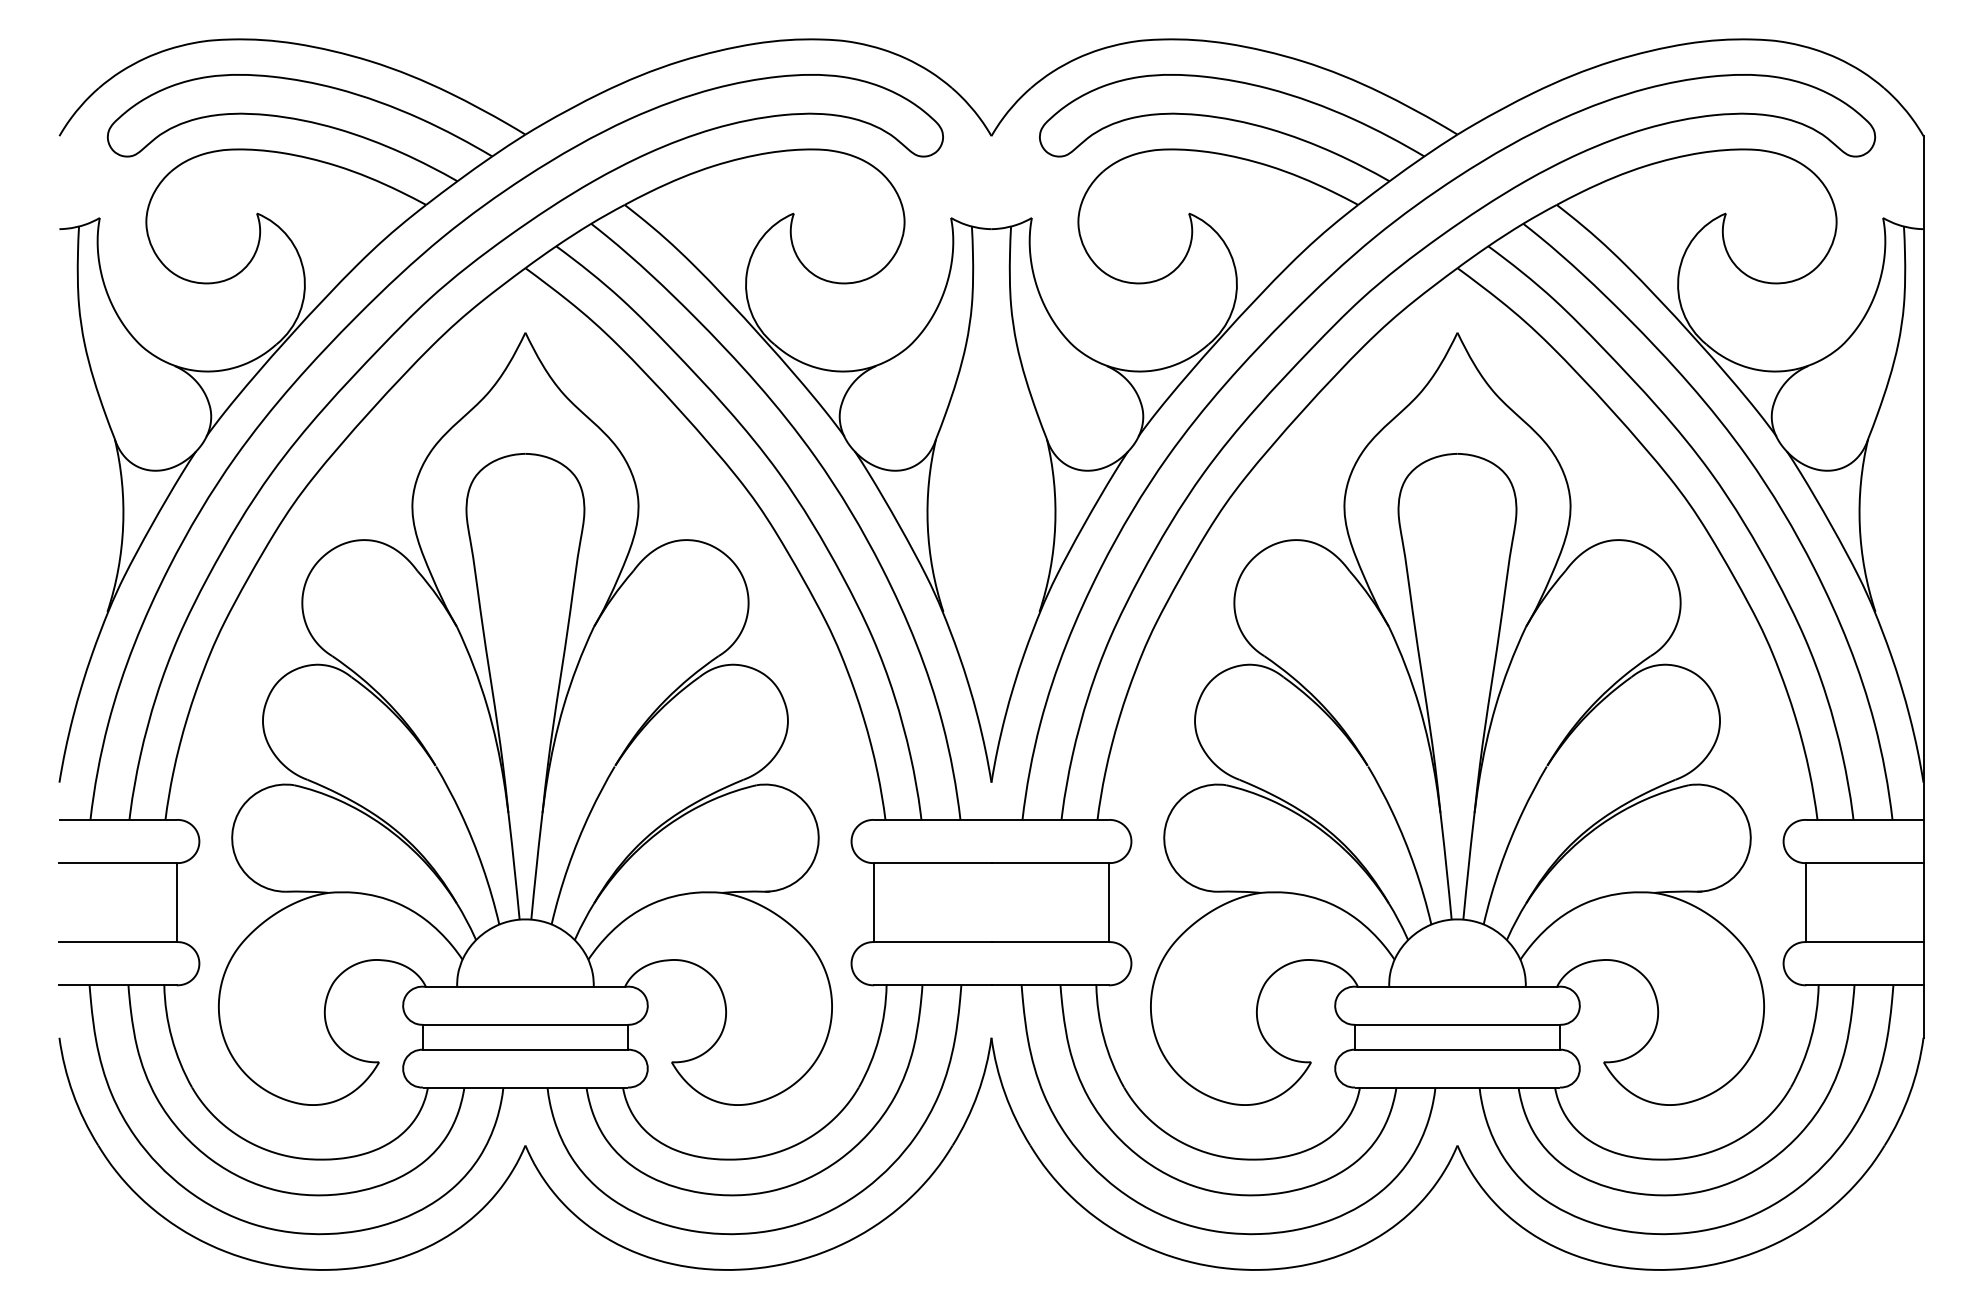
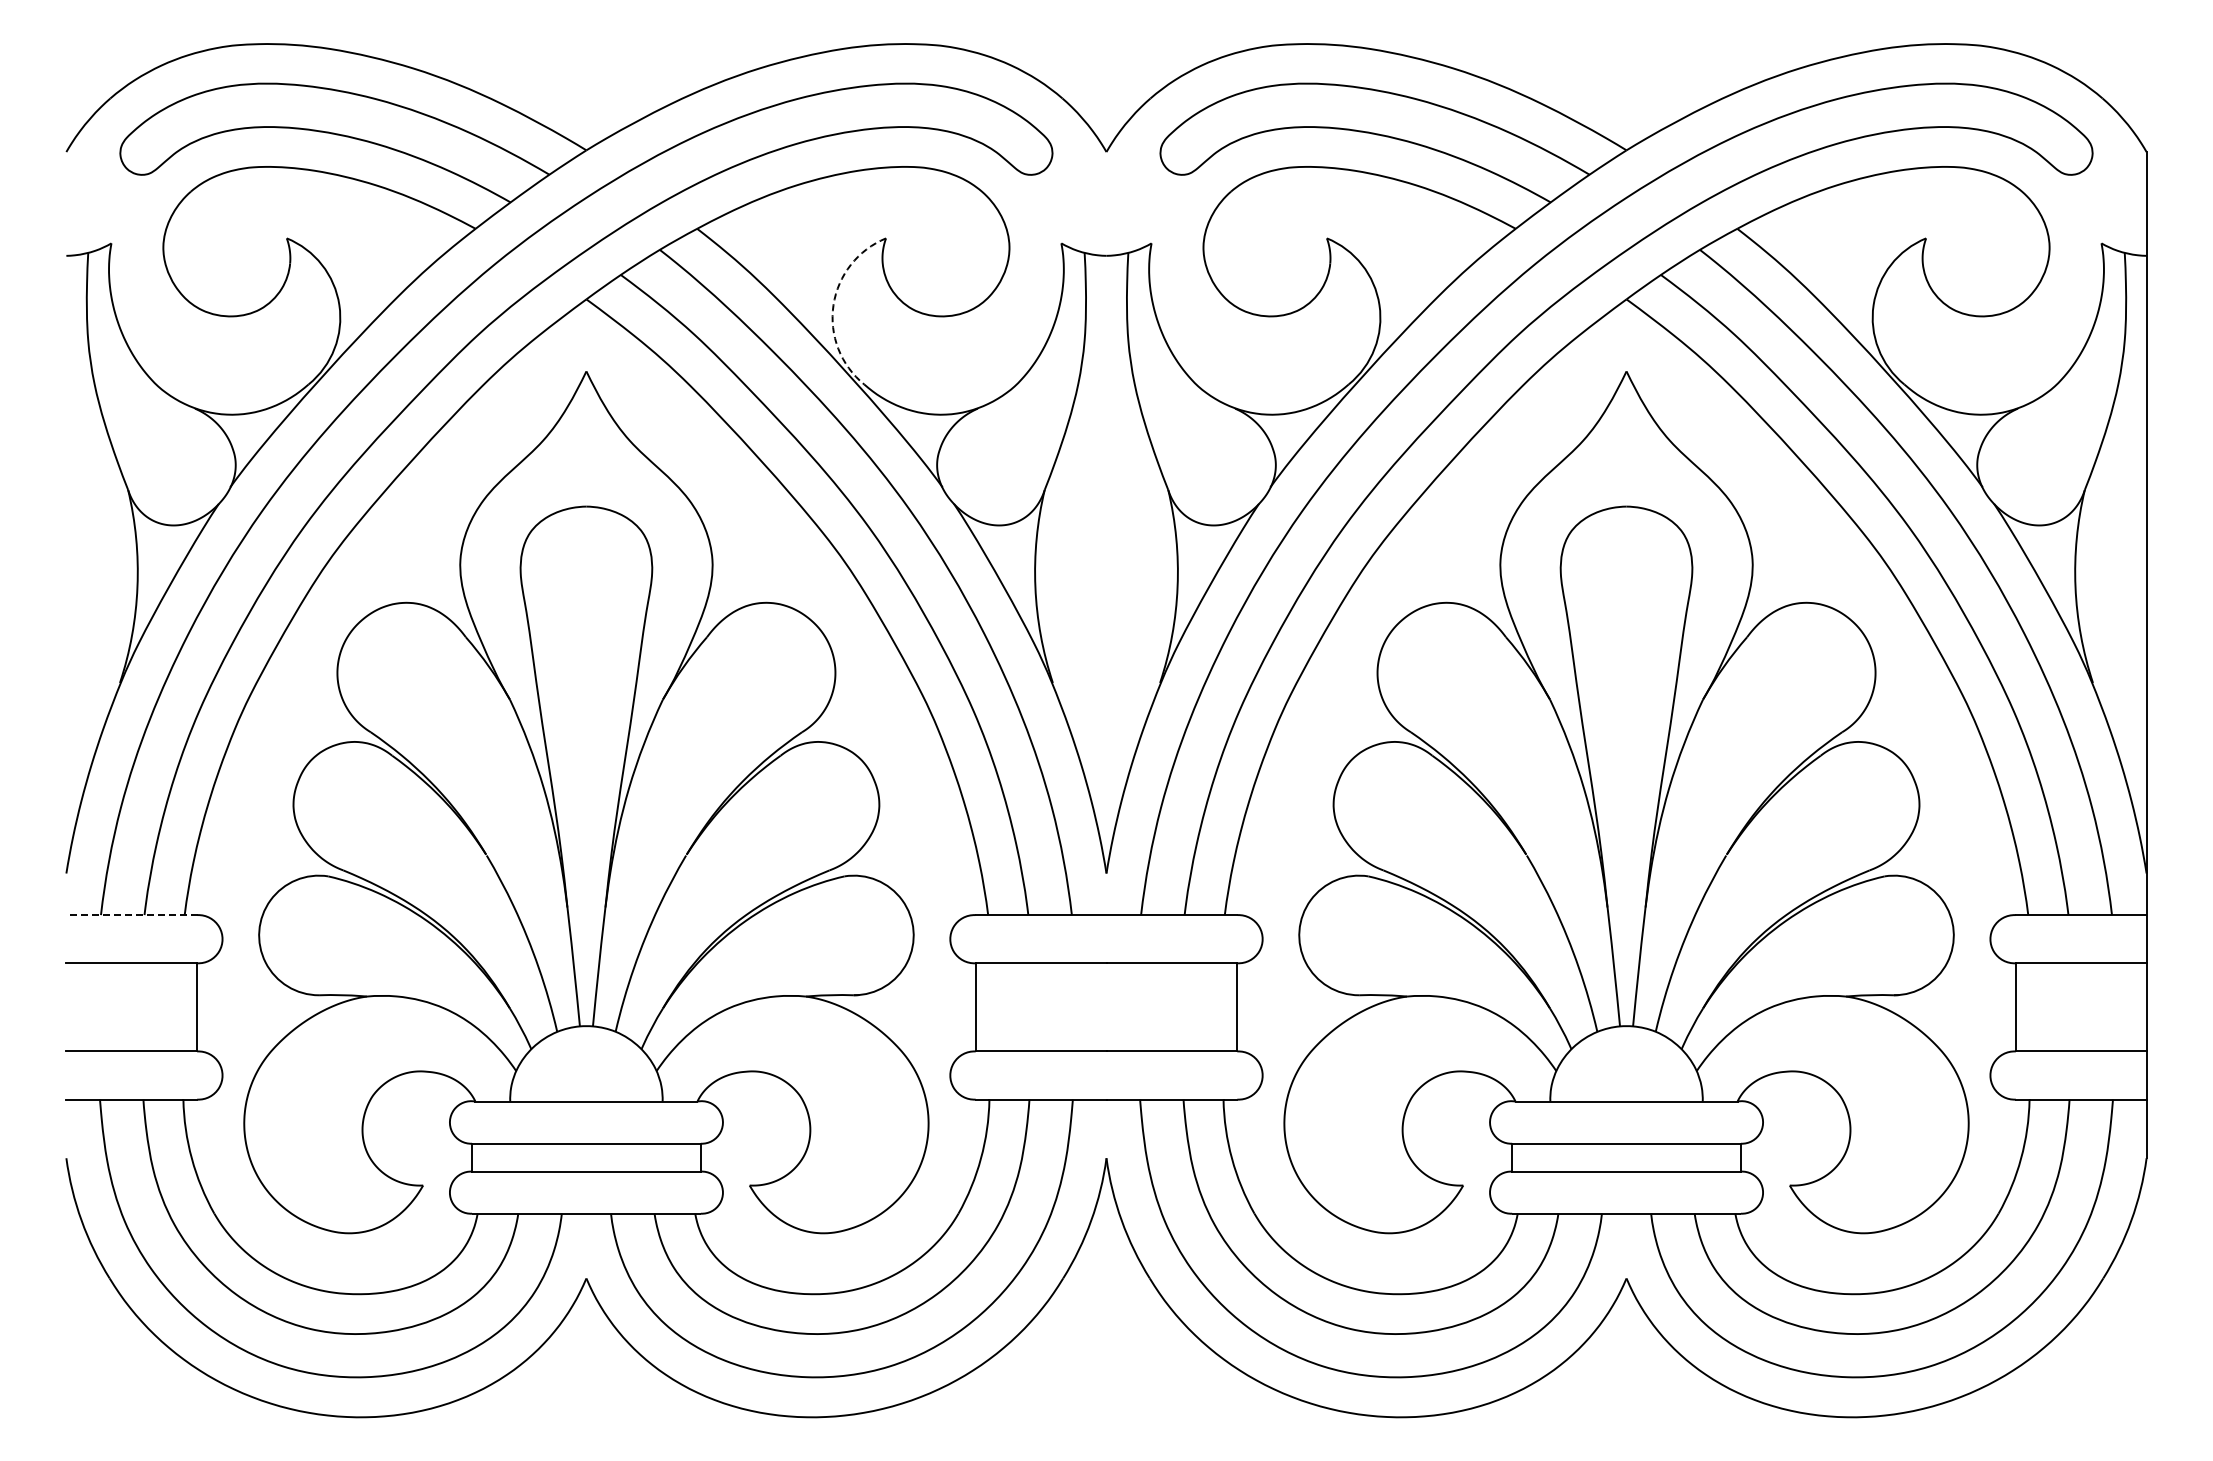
arc: (746, 273) -> (833, 305), solid -> dashed
line: (117, 820) -> (131, 915), solid -> dashed

